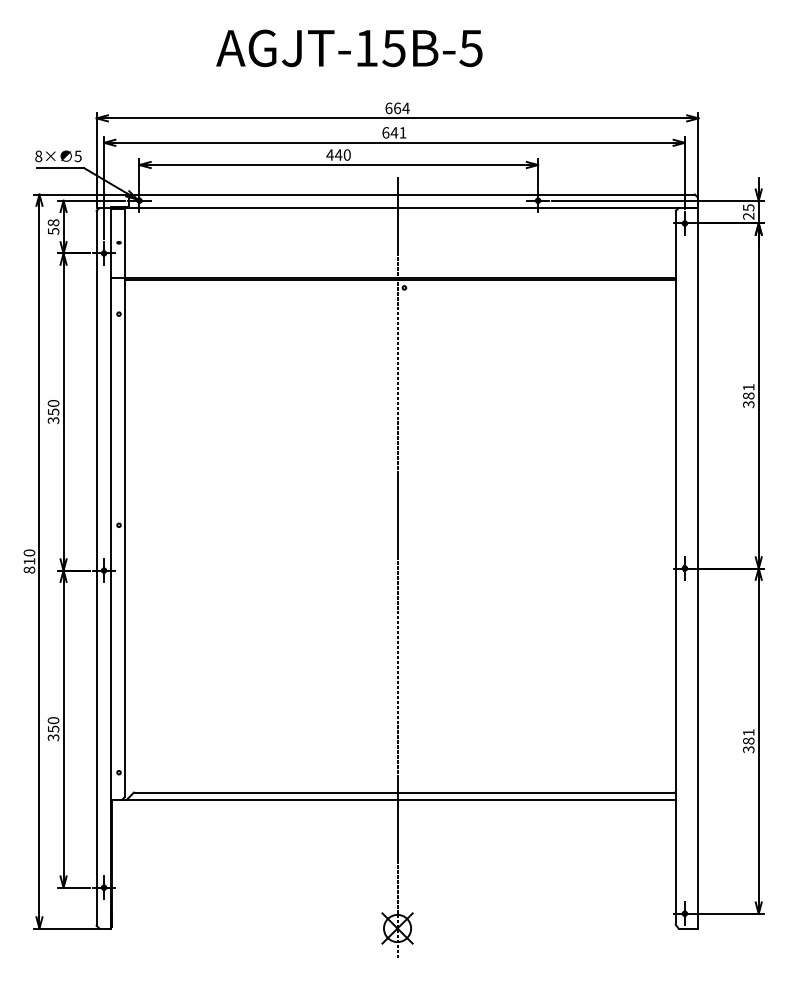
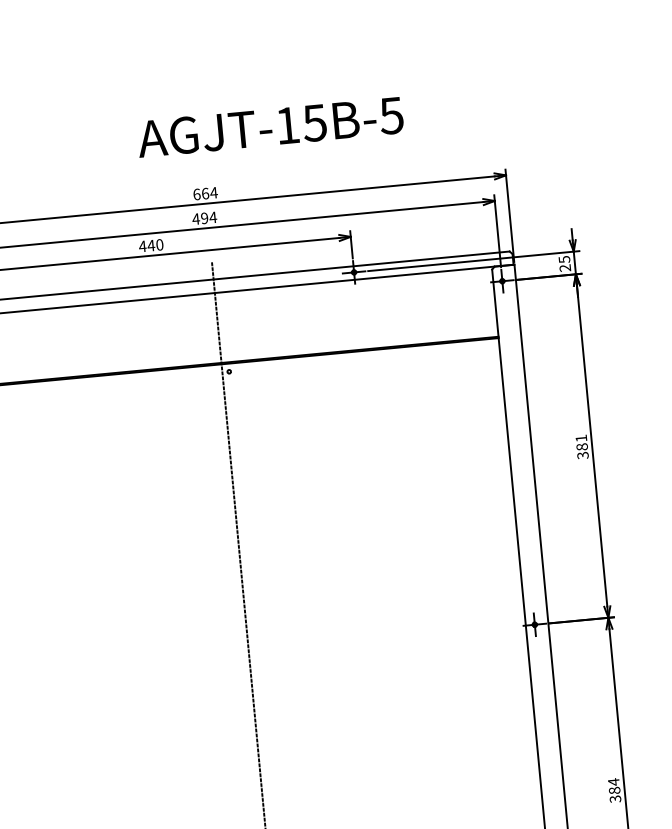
text: (349, 48) -> (270, 127), moved
text: (394, 132) -> (204, 218), 641 -> 494
text: (748, 732) -> (613, 782), 381 -> 384

